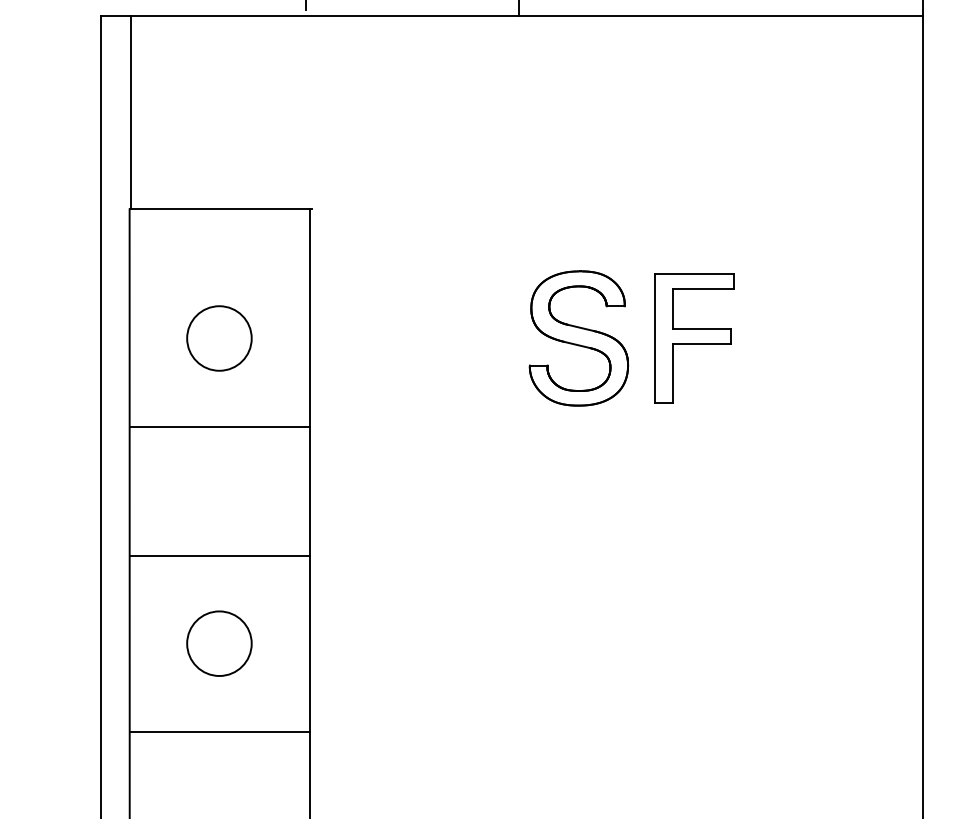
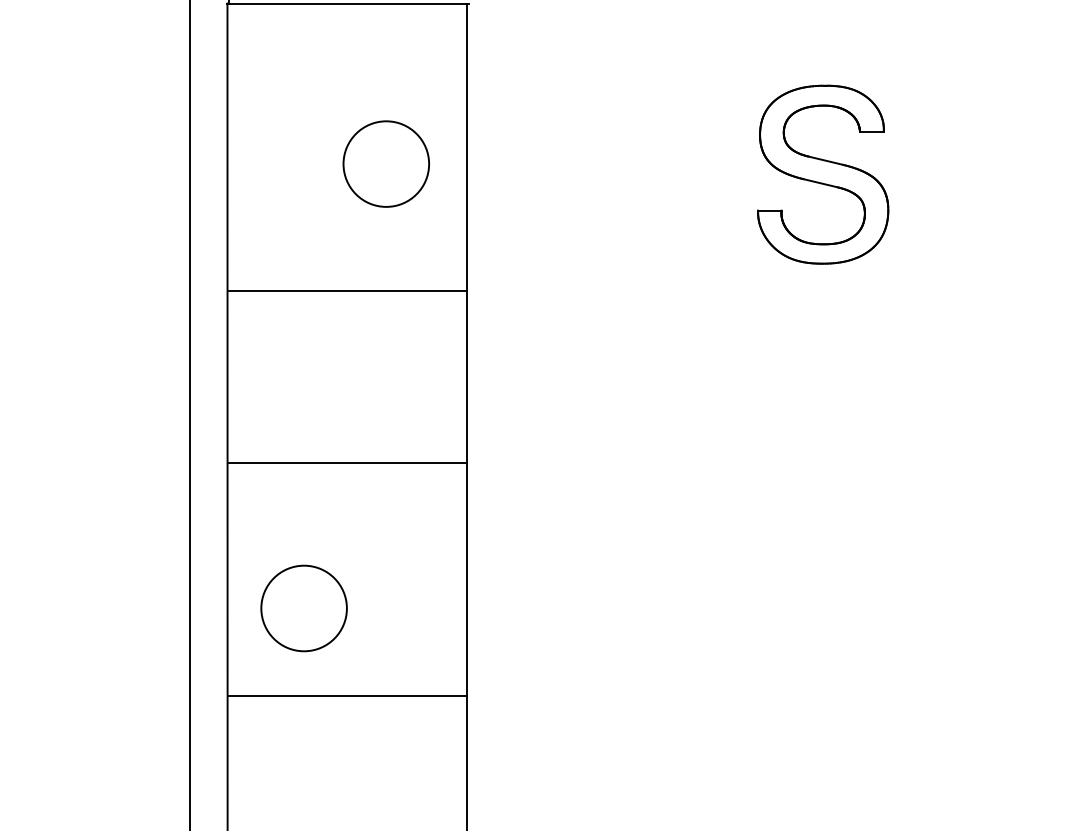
circle: (219, 338) -> (386, 164), moved
part: (694, 338) -> (976, 174), removed
circle: (219, 643) -> (304, 608), moved

